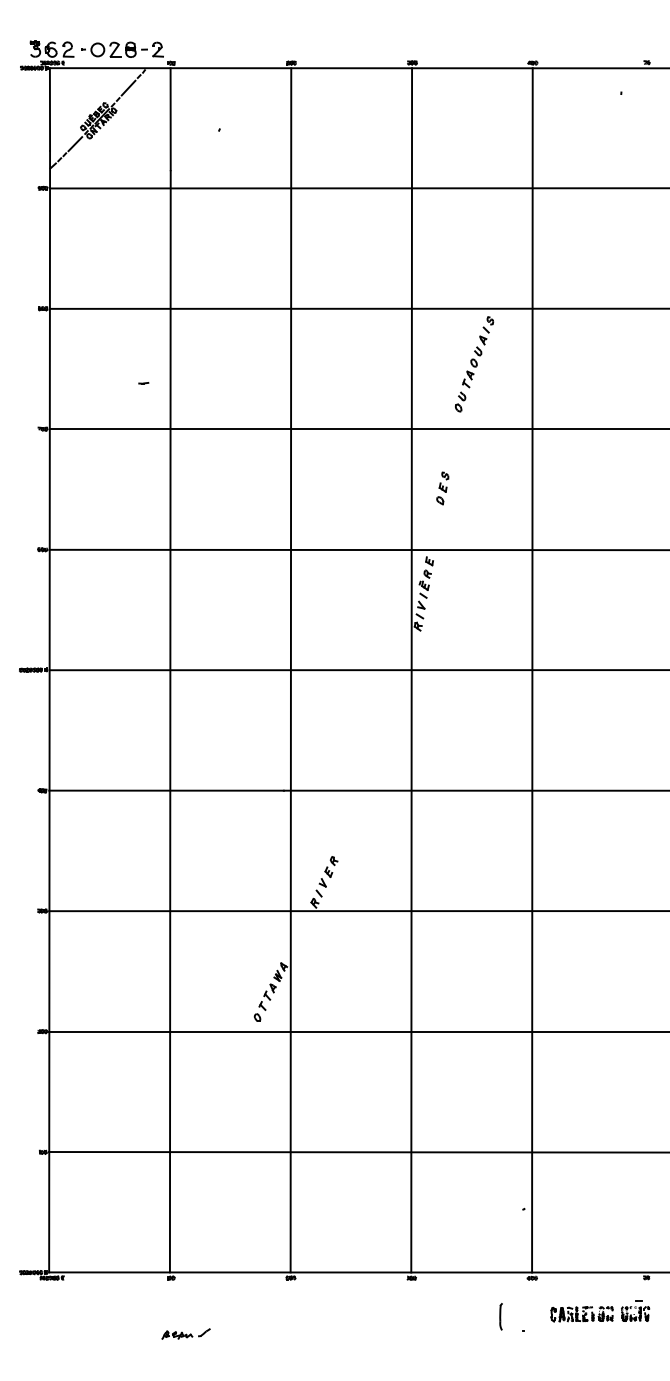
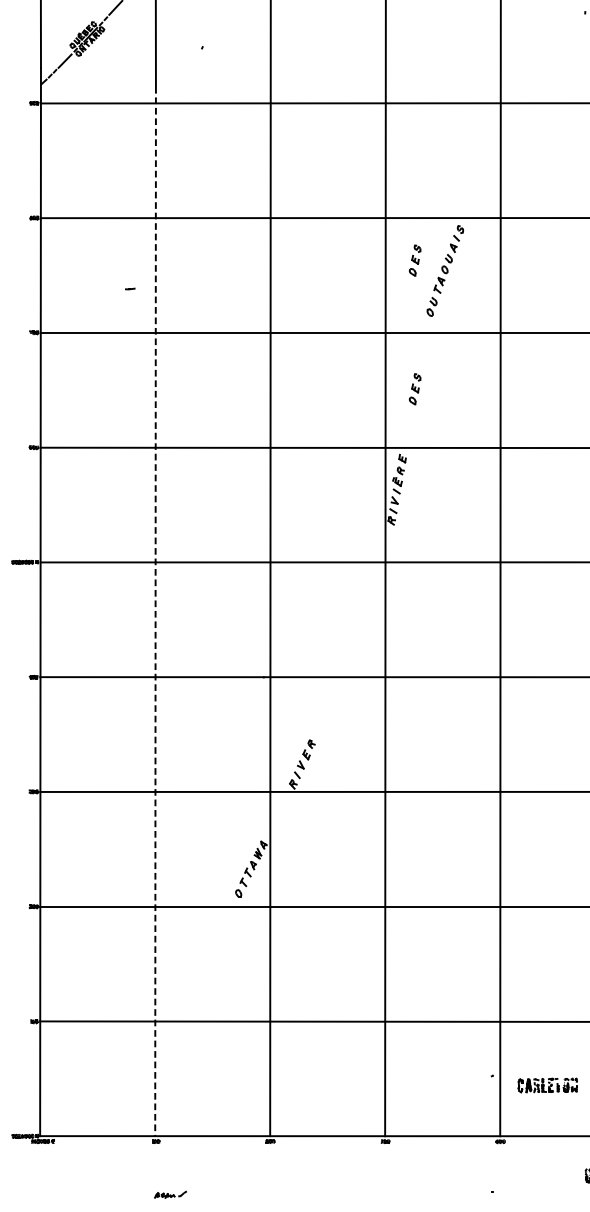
part: (442, 353) -> (414, 260), added
line: (170, 721) -> (155, 611), solid -> dashed
part: (581, 1314) -> (547, 1085), moved
line: (500, 1316) -> (470, 1178), removed
part: (185, 1333) -> (170, 1194), size x0.7

